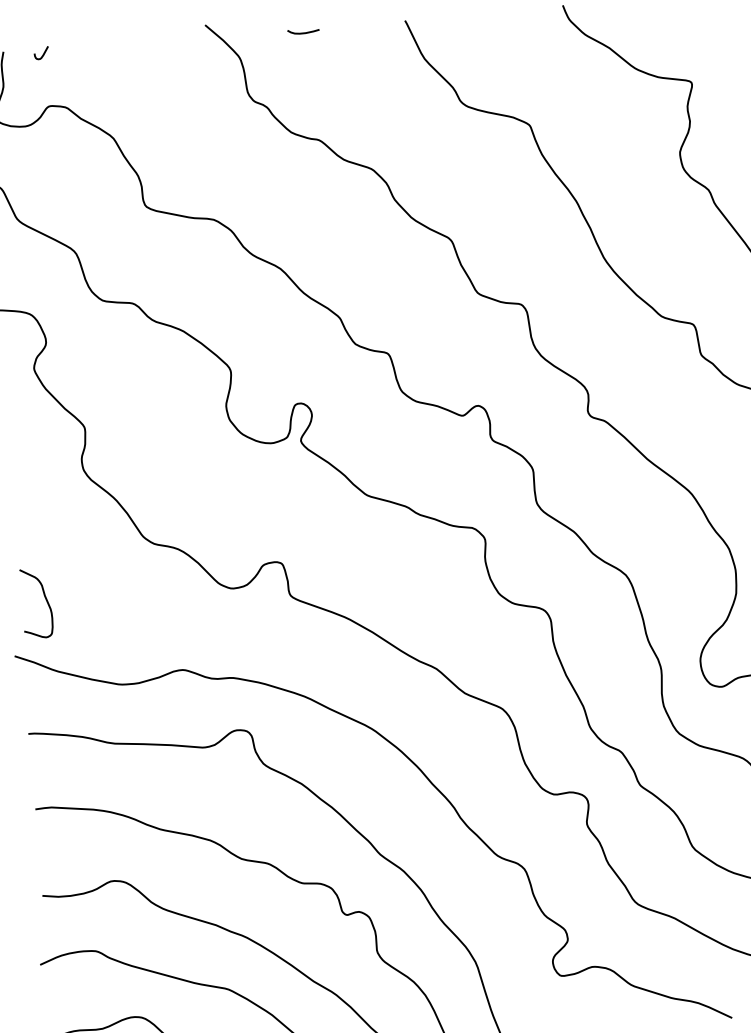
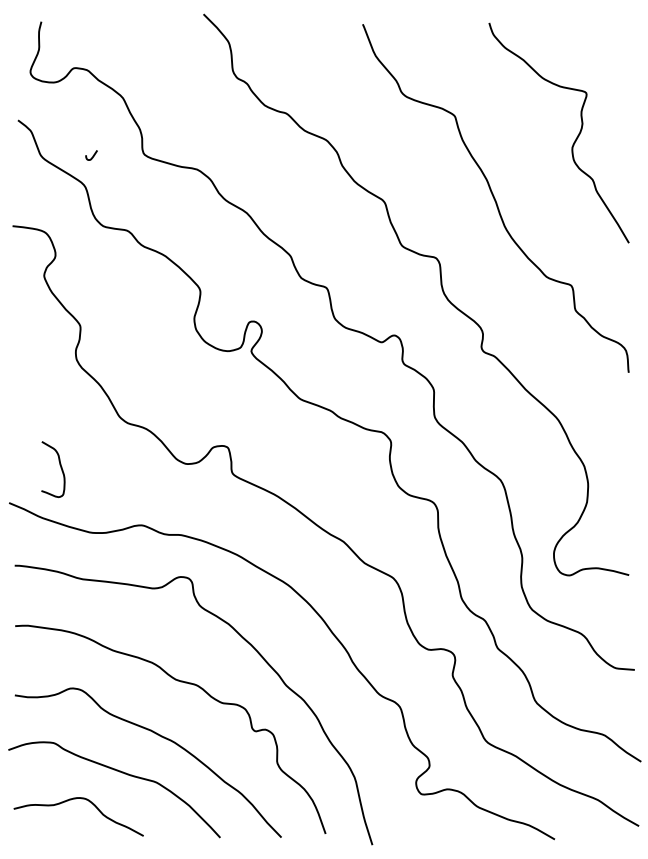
curve: (303, 32) -> (281, 26), removed
curve: (42, 53) -> (92, 155), moved
curve: (45, 601) -> (60, 468), moved

